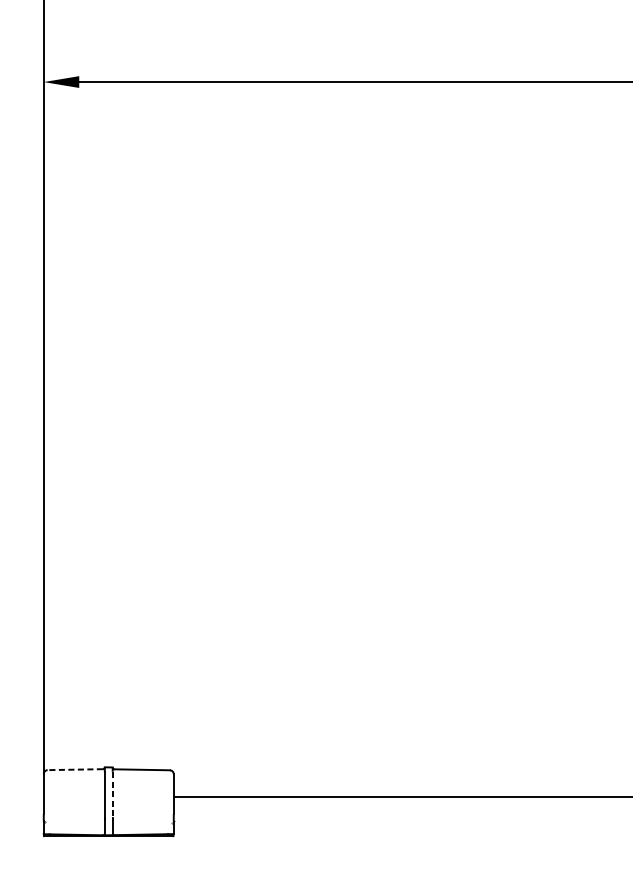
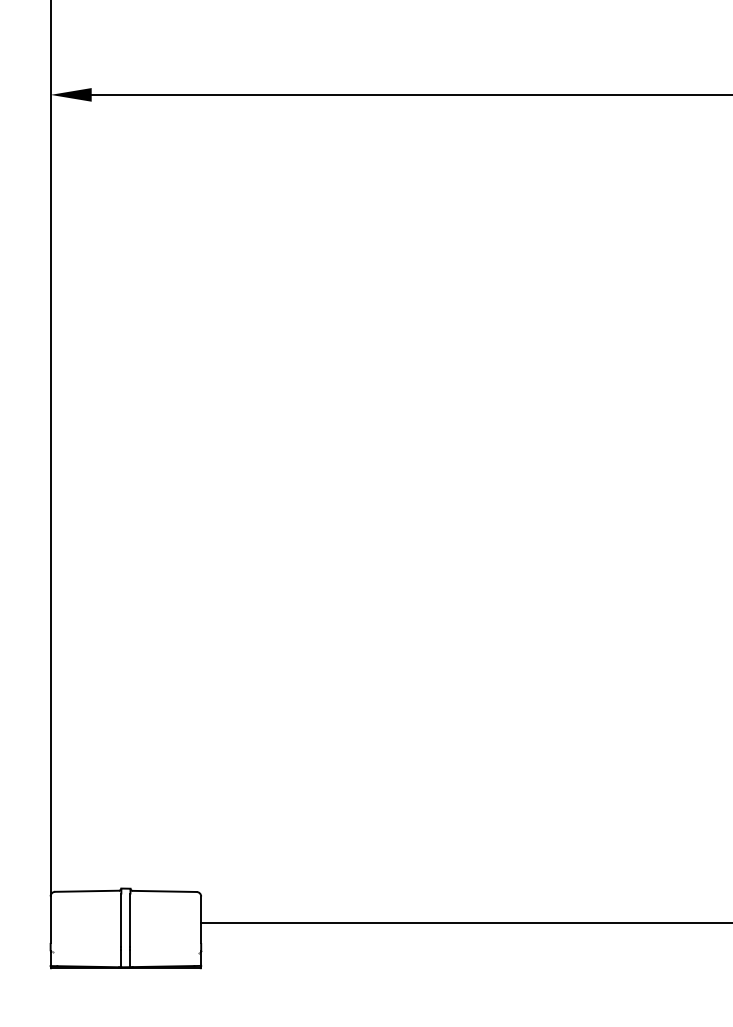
line: (75, 769) -> (87, 891), dashed -> solid
line: (112, 795) -> (130, 921), dashed -> solid

